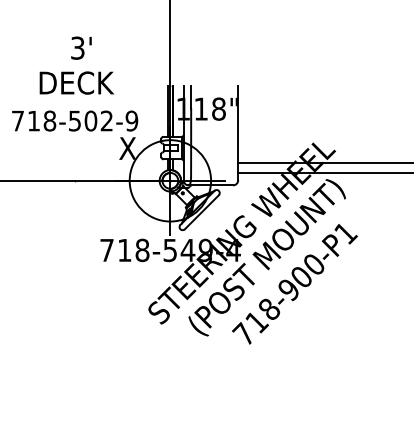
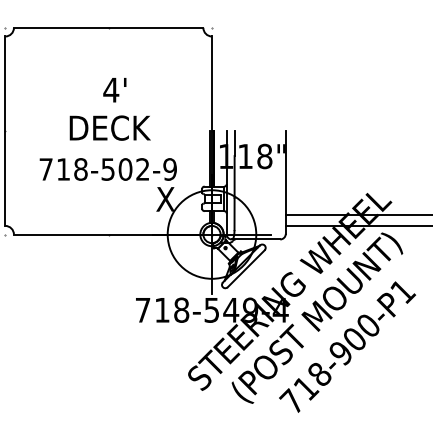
text: (77, 47) -> (110, 89), 3' -> 4'

